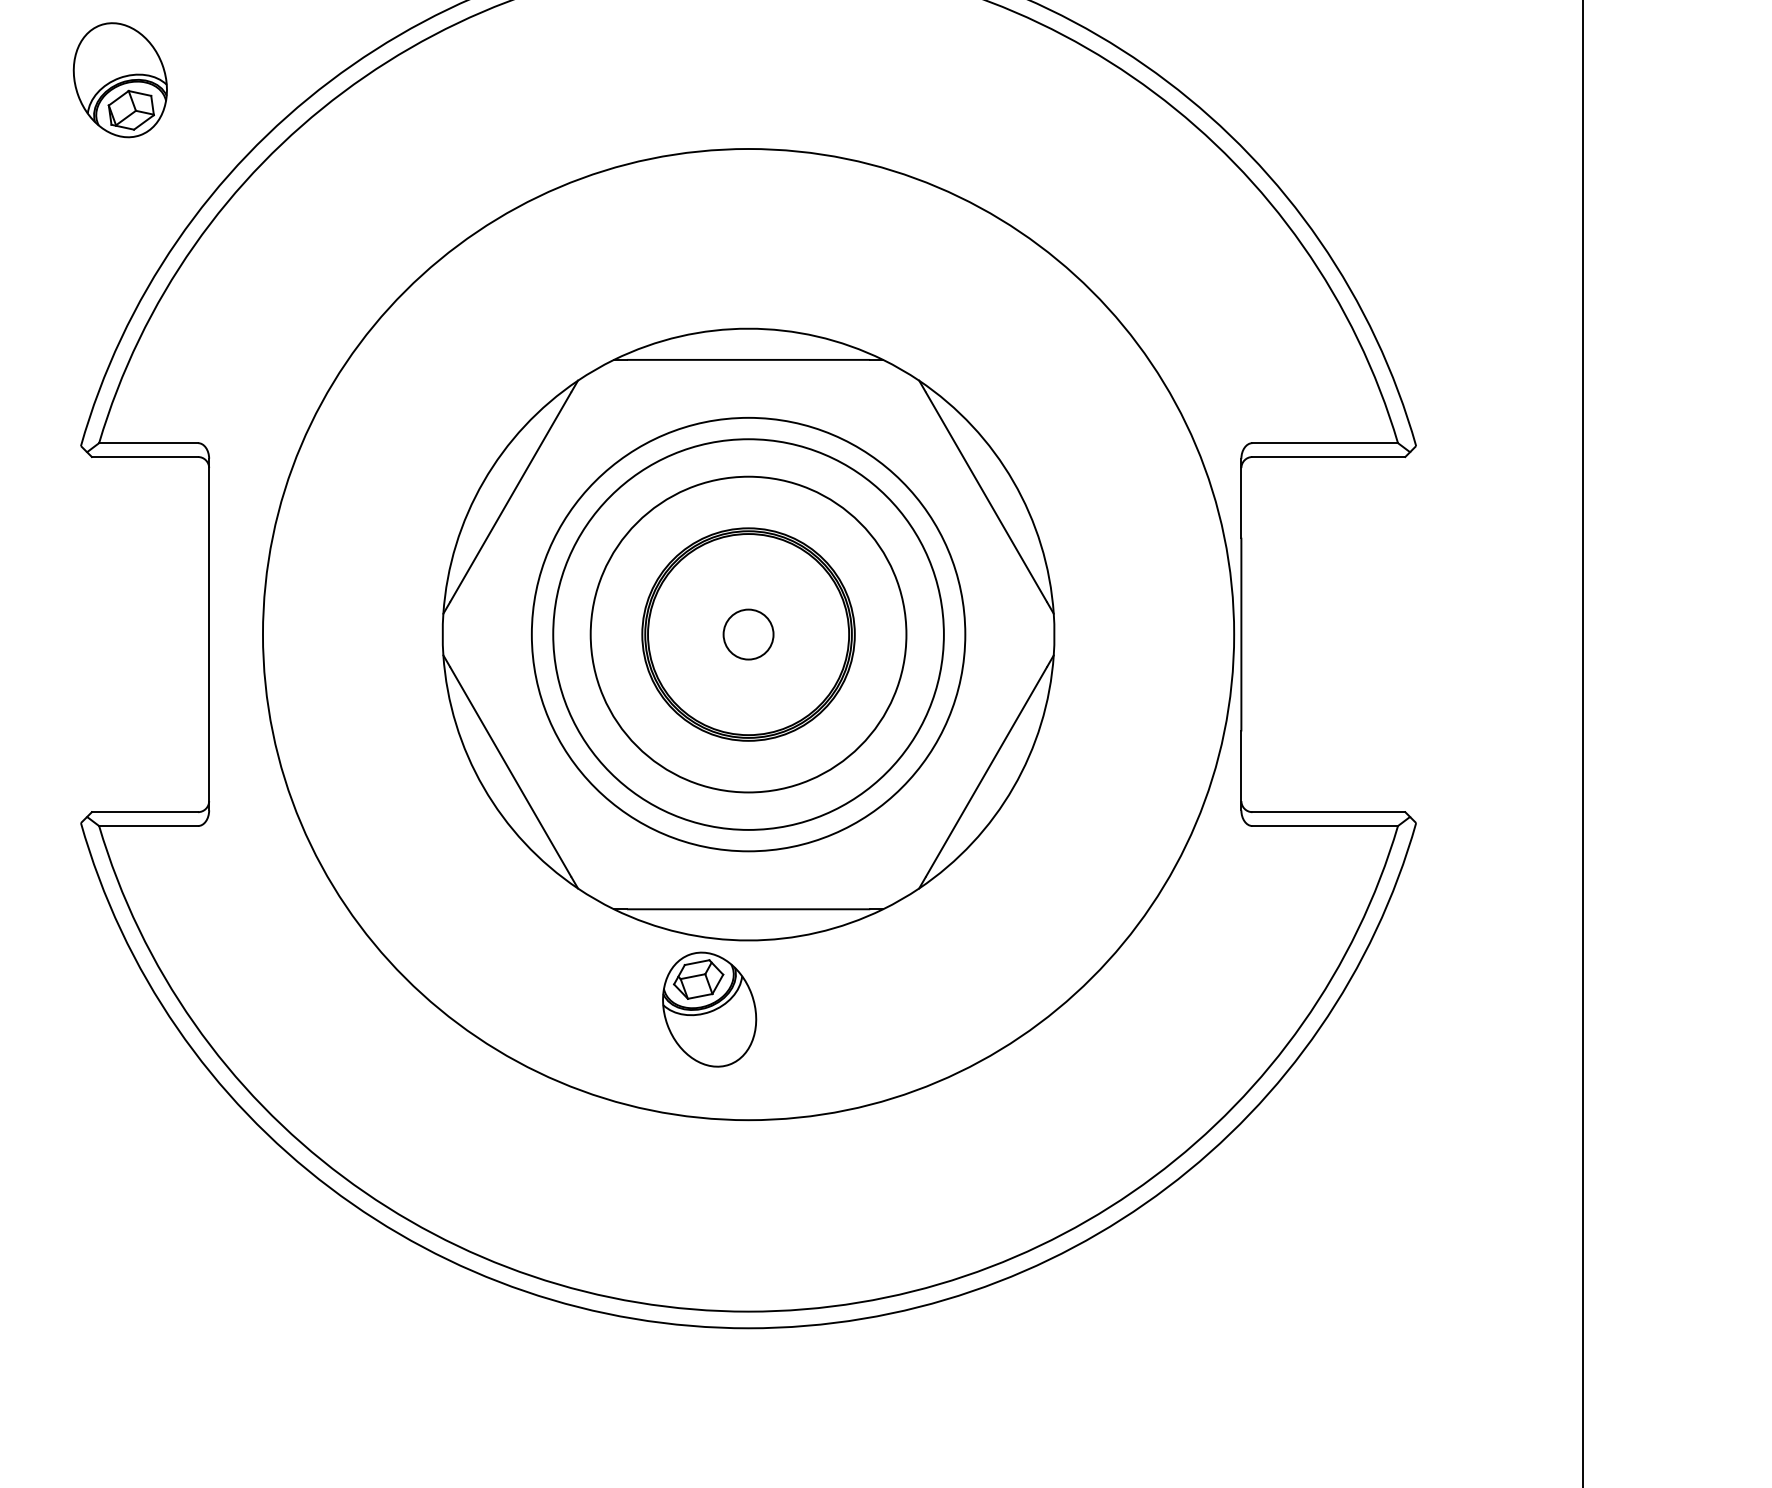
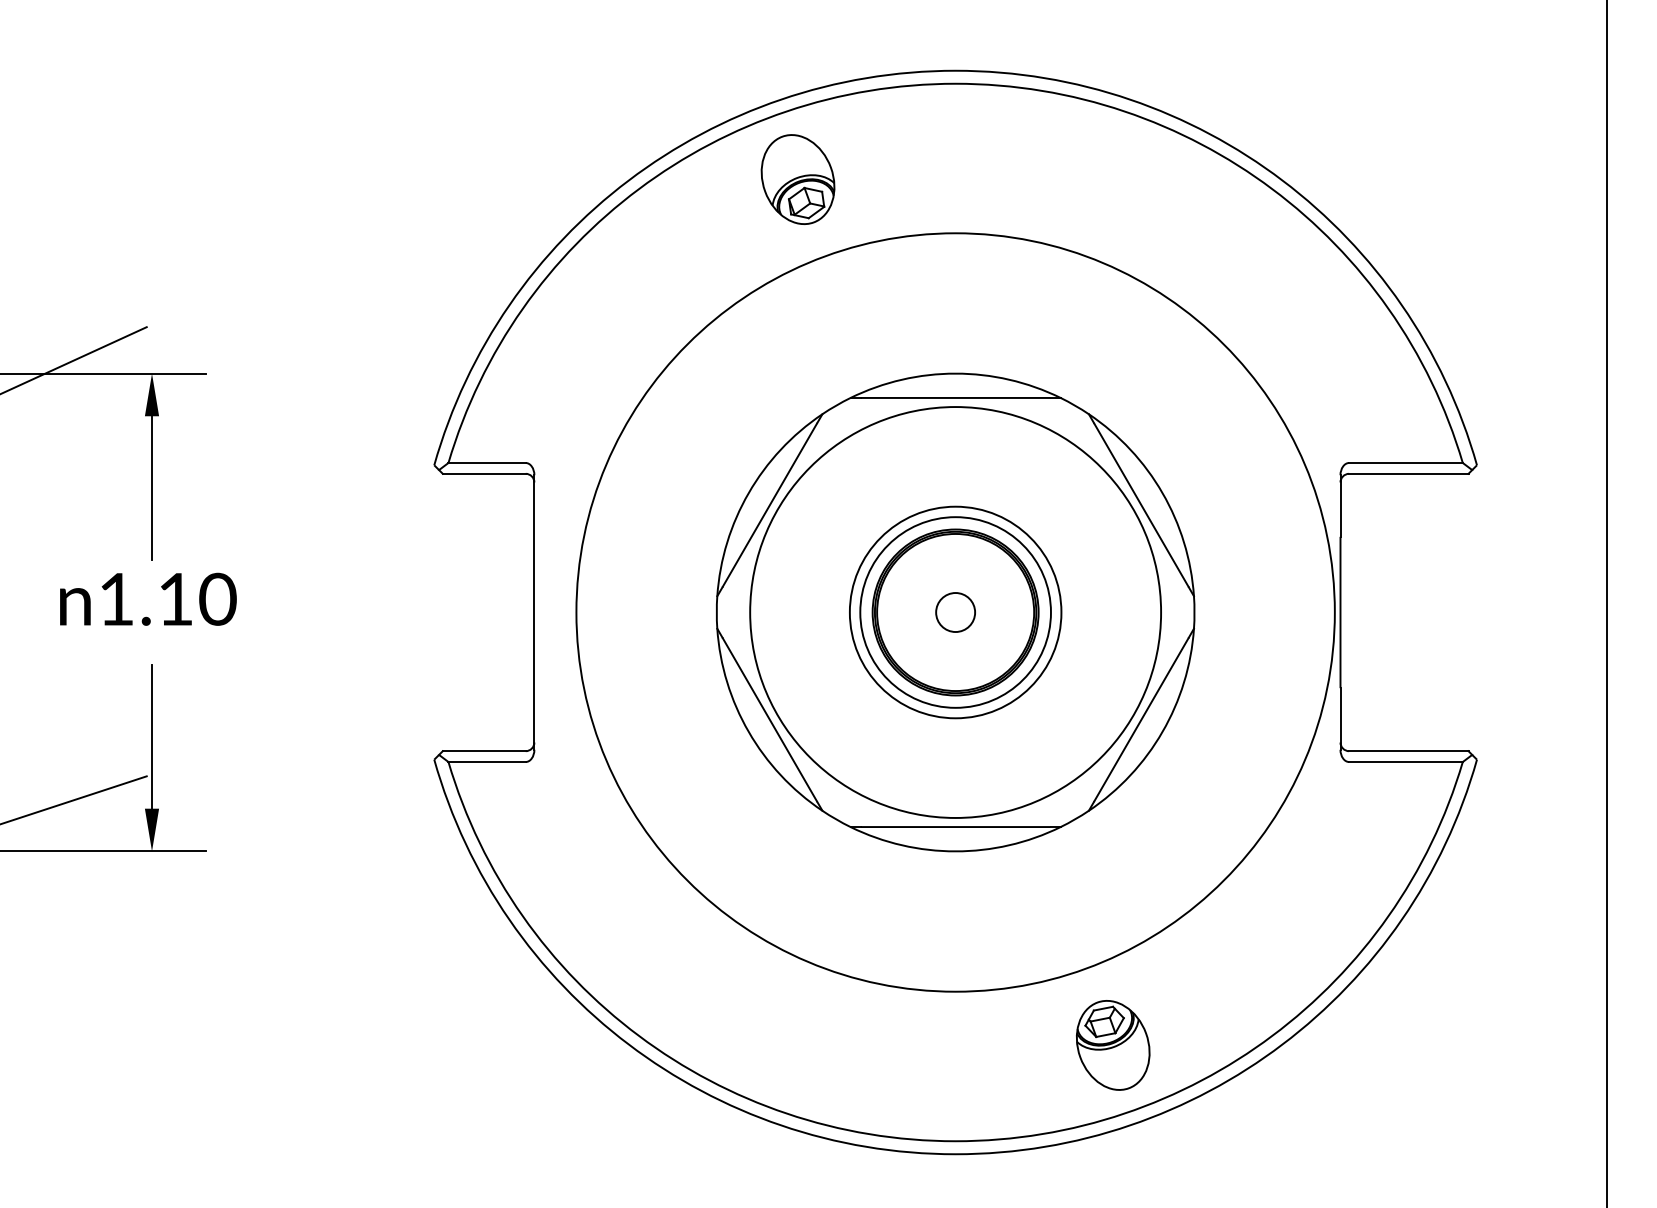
part: (119, 80) -> (797, 179), moved
circle: (748, 634) -> (955, 612), size x0.62
circle: (748, 634) -> (955, 612), size x0.62
circle: (748, 634) -> (955, 612), size x1.67
part: (709, 1009) -> (1113, 1045), moved

